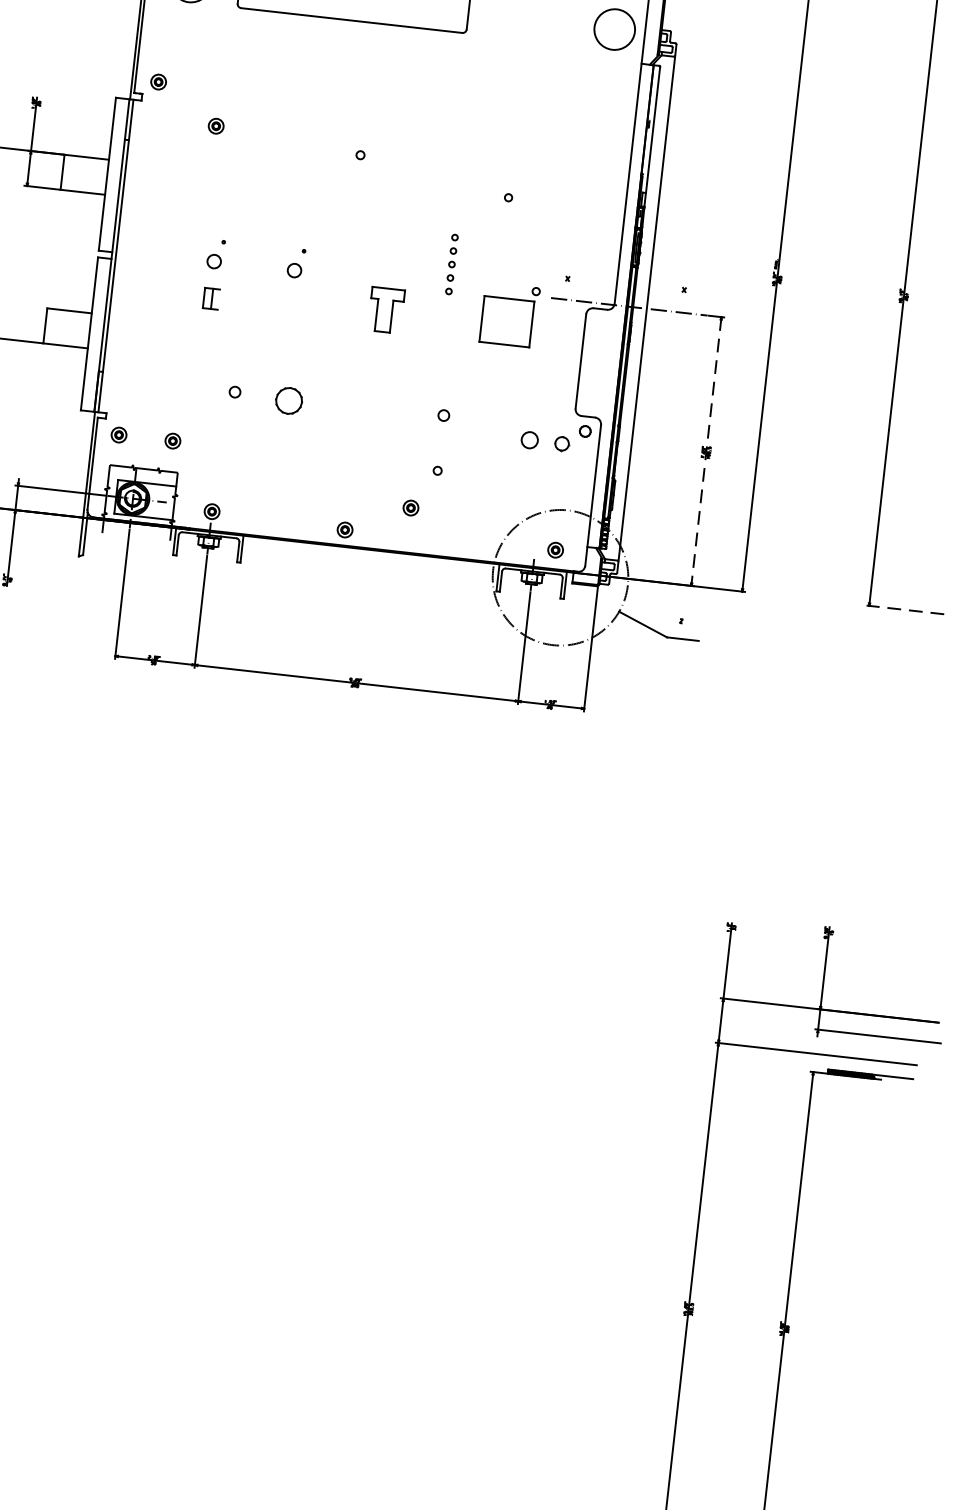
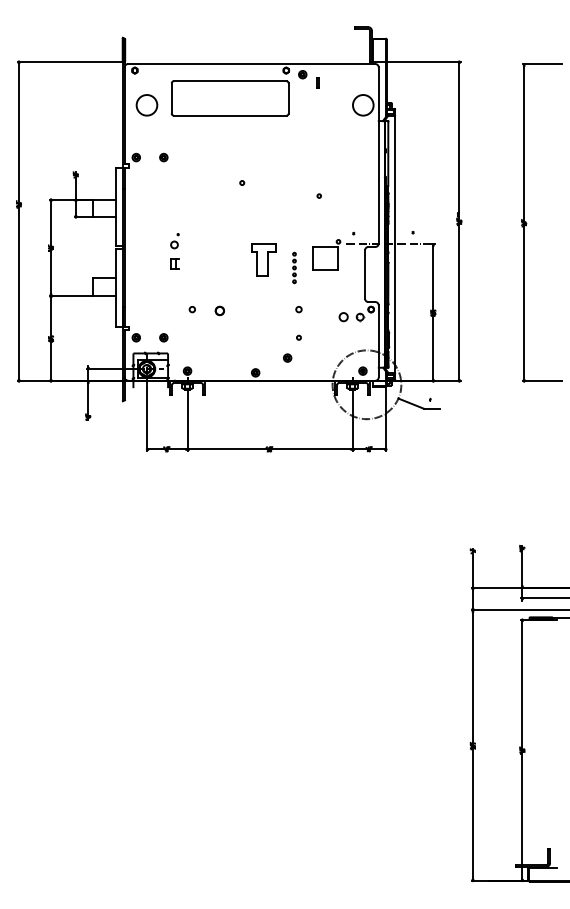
part: (215, 125) -> (163, 157), moved
part: (295, 263) -> (215, 241), removed
line: (452, 263) -> (294, 267), moved
part: (385, 309) -> (263, 259), size x1.43
part: (287, 399) -> (219, 310), size x0.62
line: (706, 450) -> (433, 312), dashed -> solid
line: (905, 609) -> (542, 381), dashed -> solid

